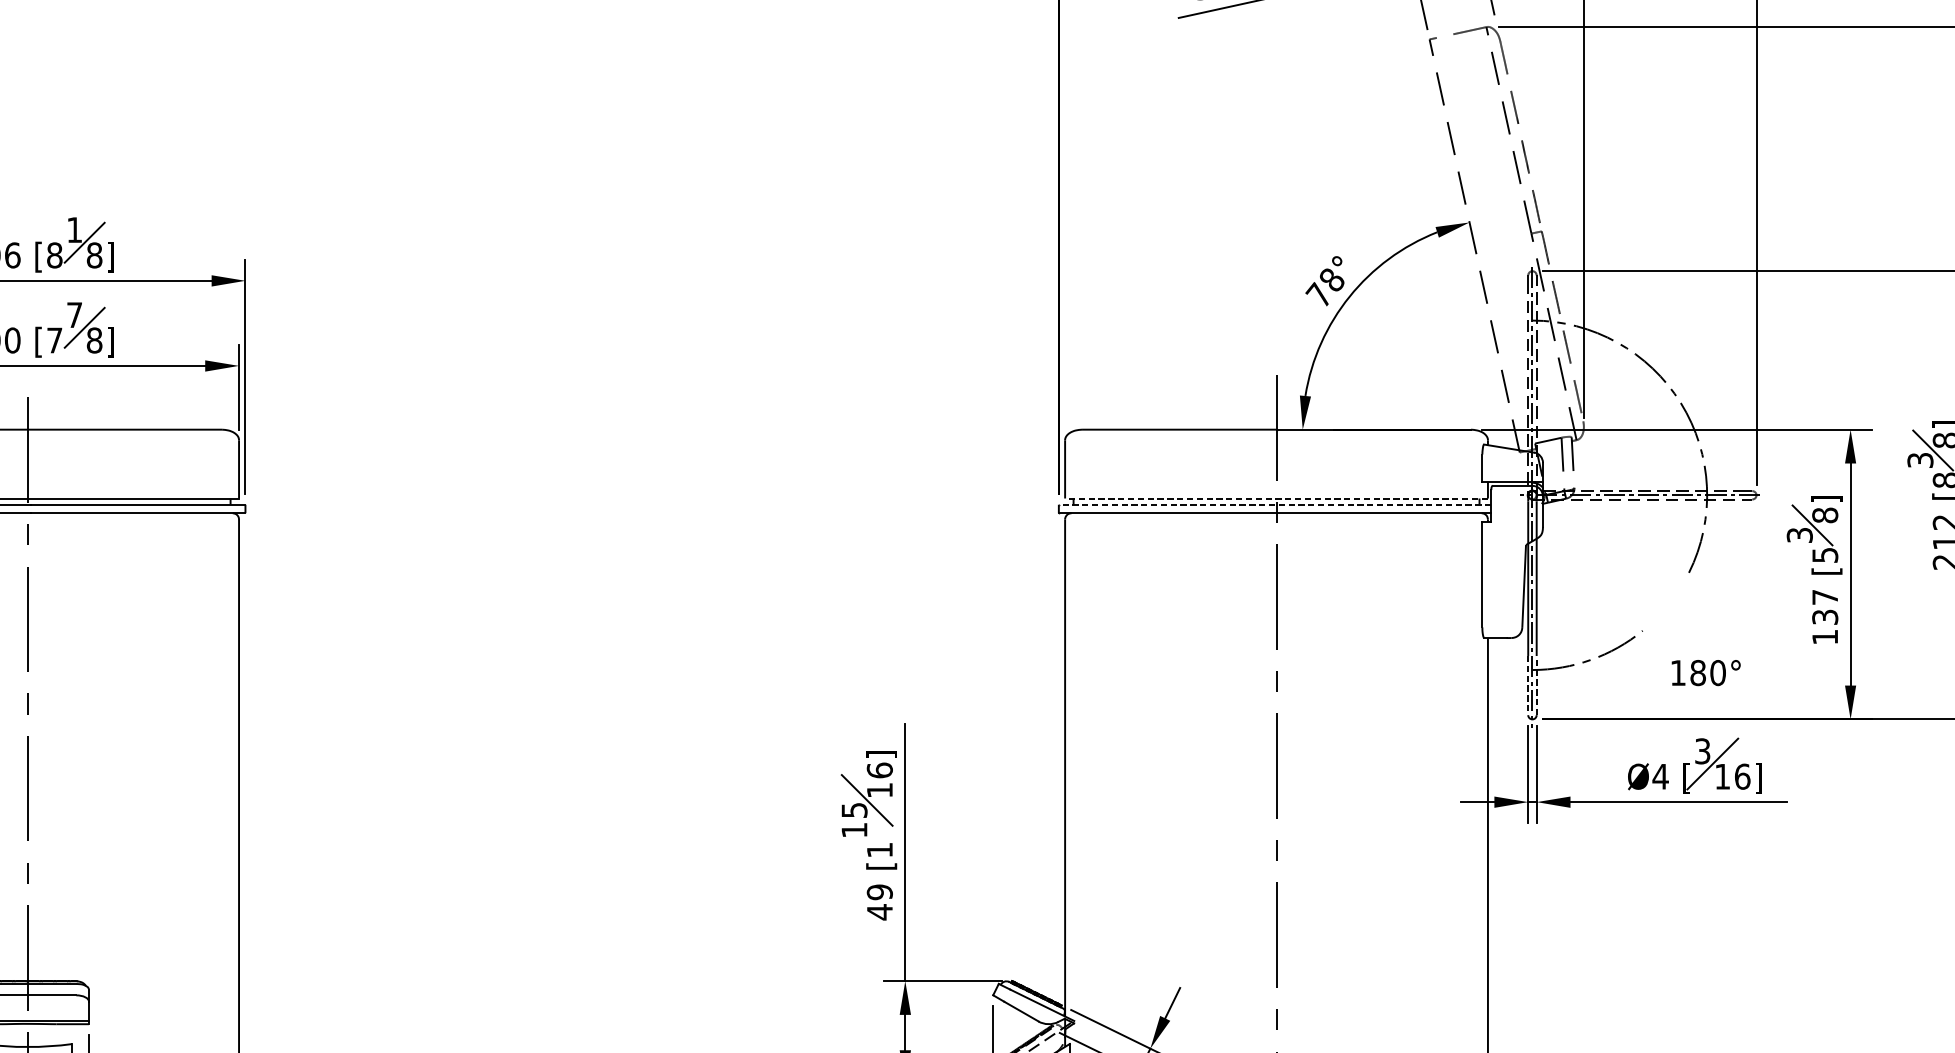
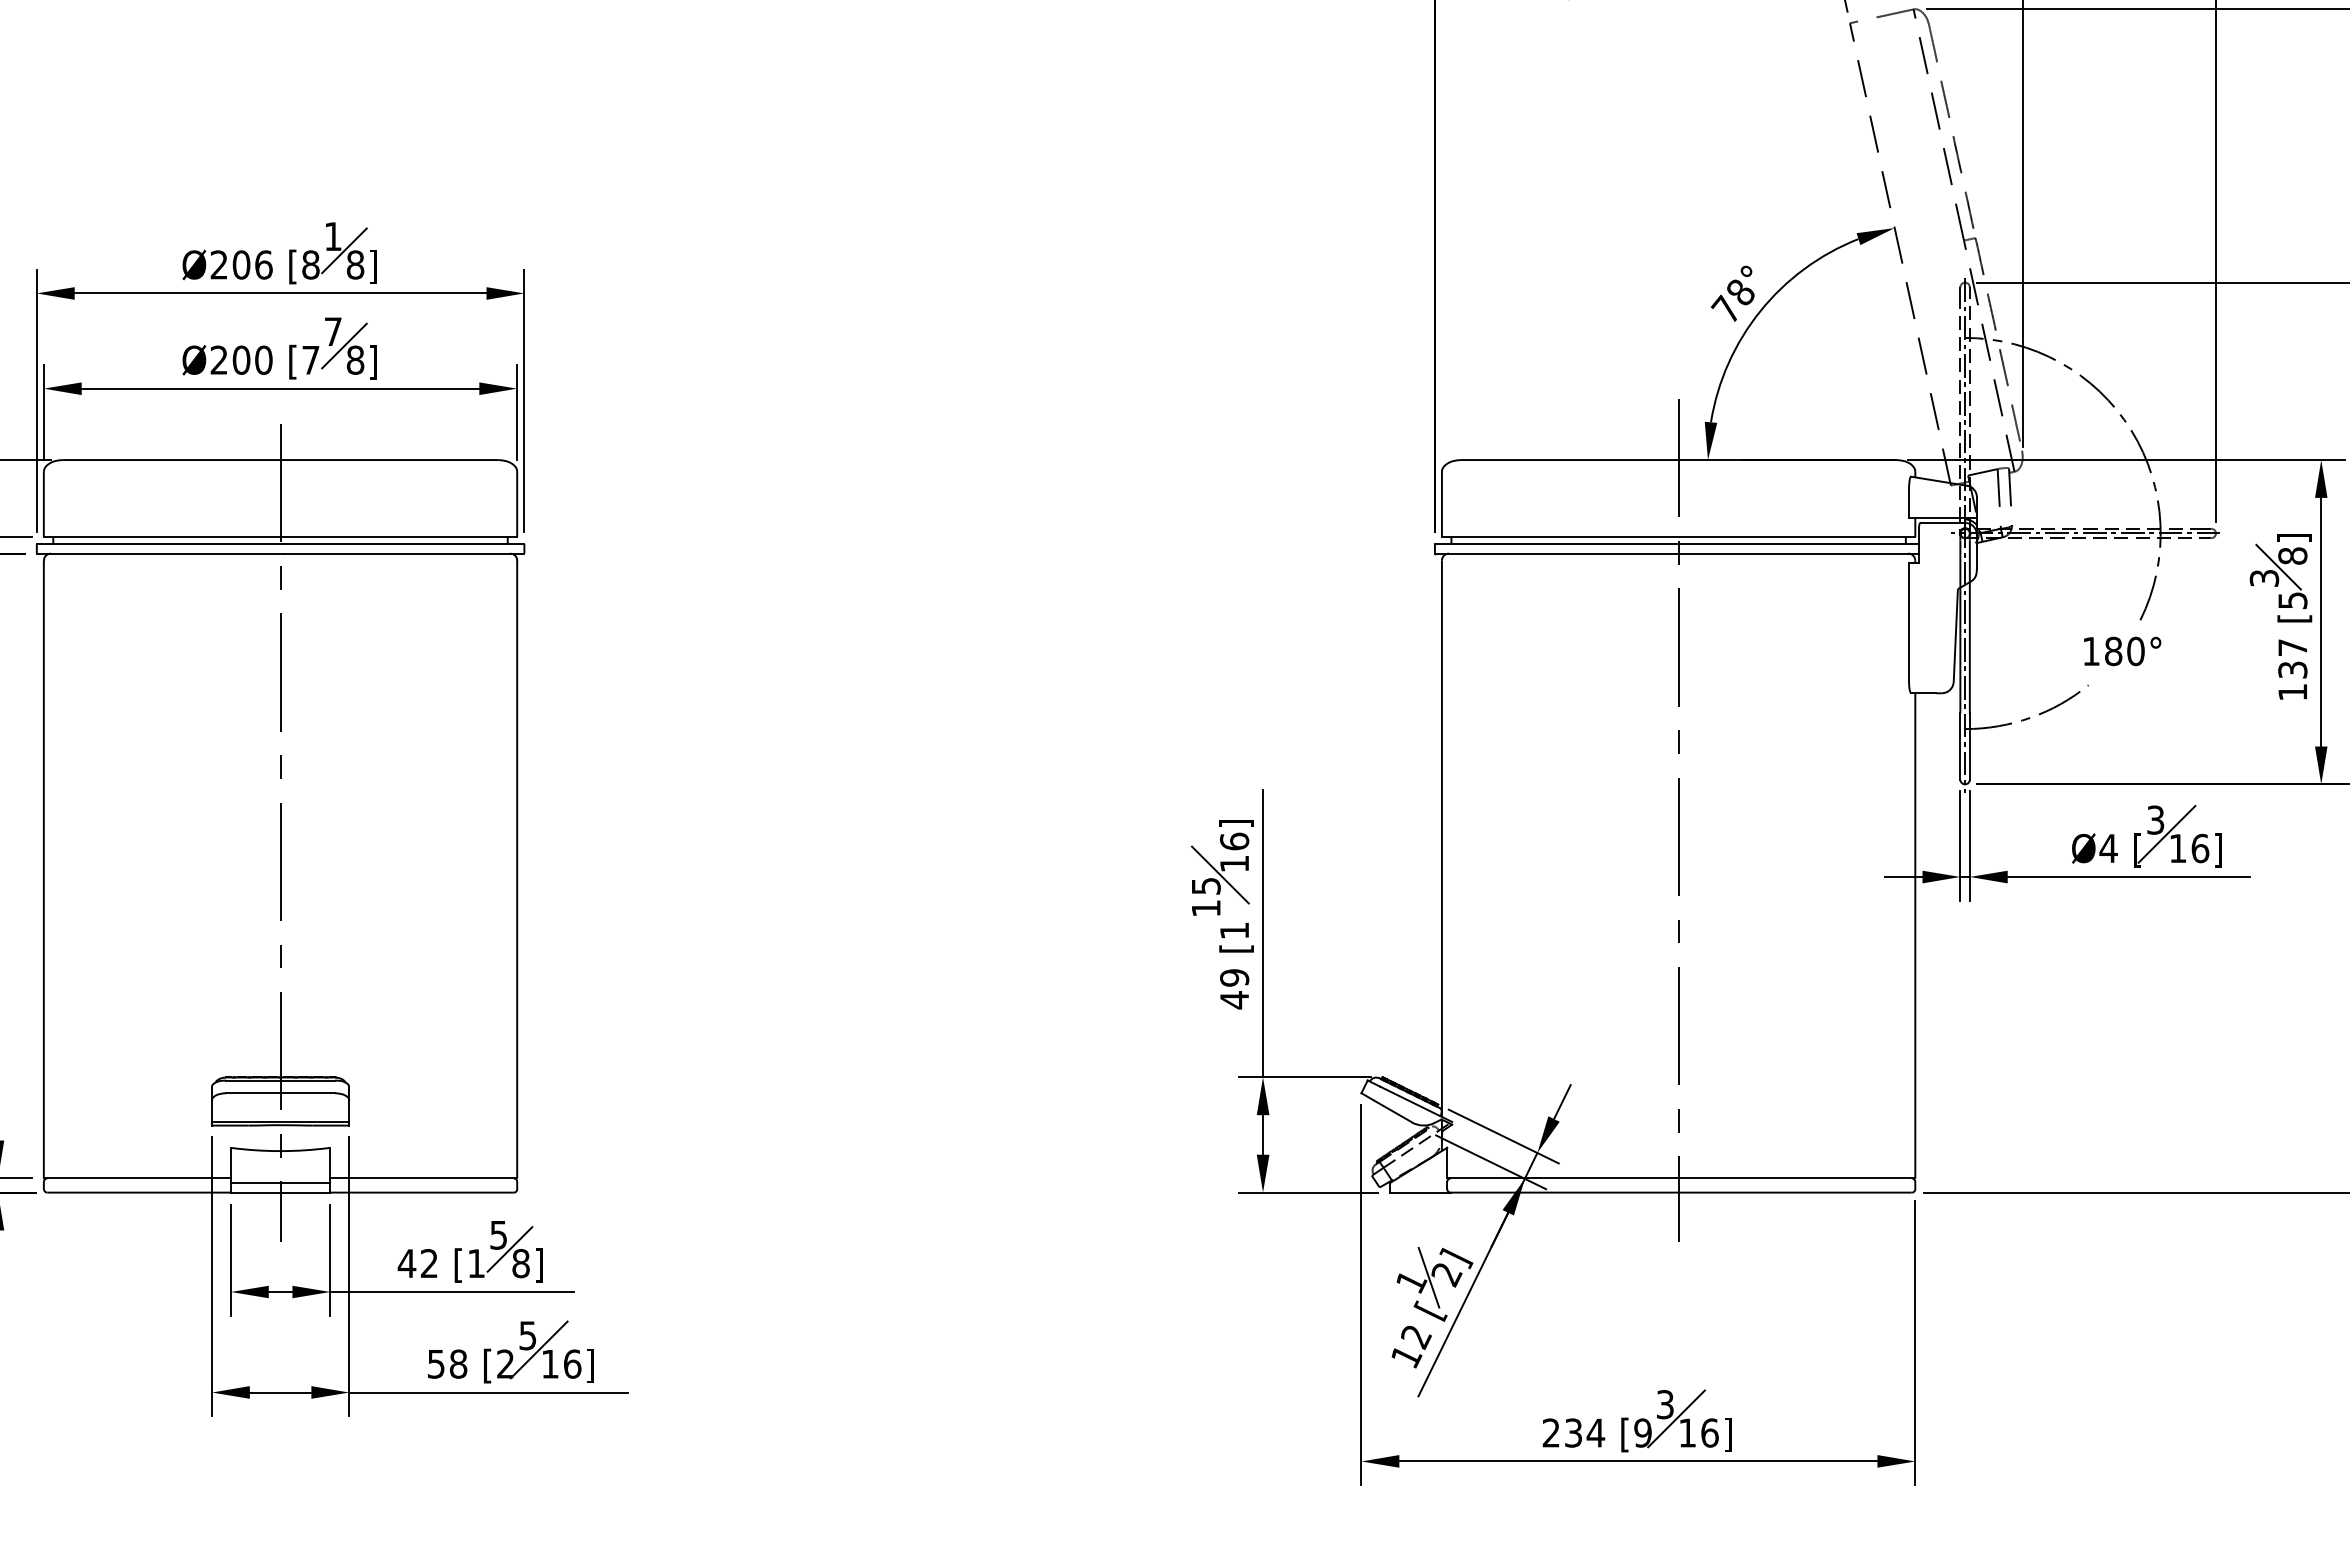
line: (1276, 498) -> (1678, 537), dashed -> solid
line: (1274, 505) -> (1676, 544), dashed -> solid
text: (1706, 673) -> (2122, 651), moved
line: (1536, 685) -> (1969, 746), dashed -> solid
line: (1528, 686) -> (1960, 747), dashed -> solid

